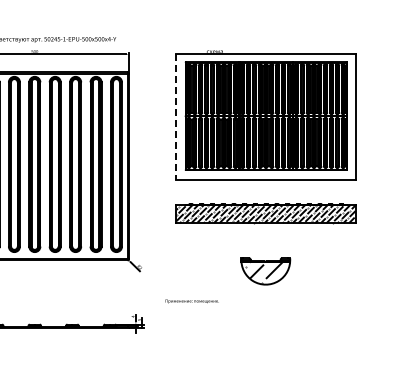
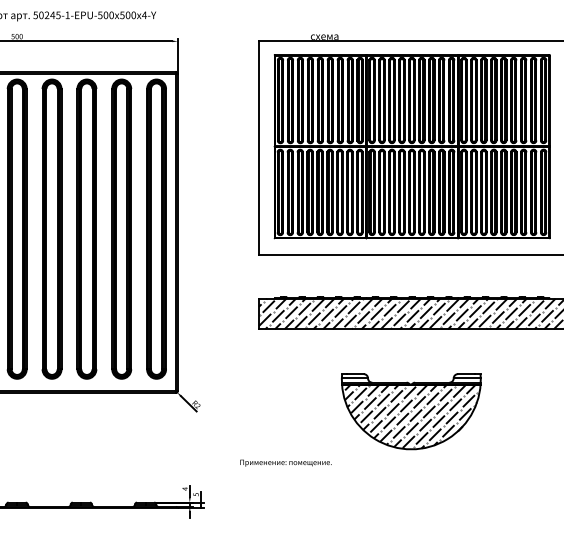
line: (176, 117) -> (259, 148), dashed -> solid
part: (265, 271) -> (411, 411), size x1.67

